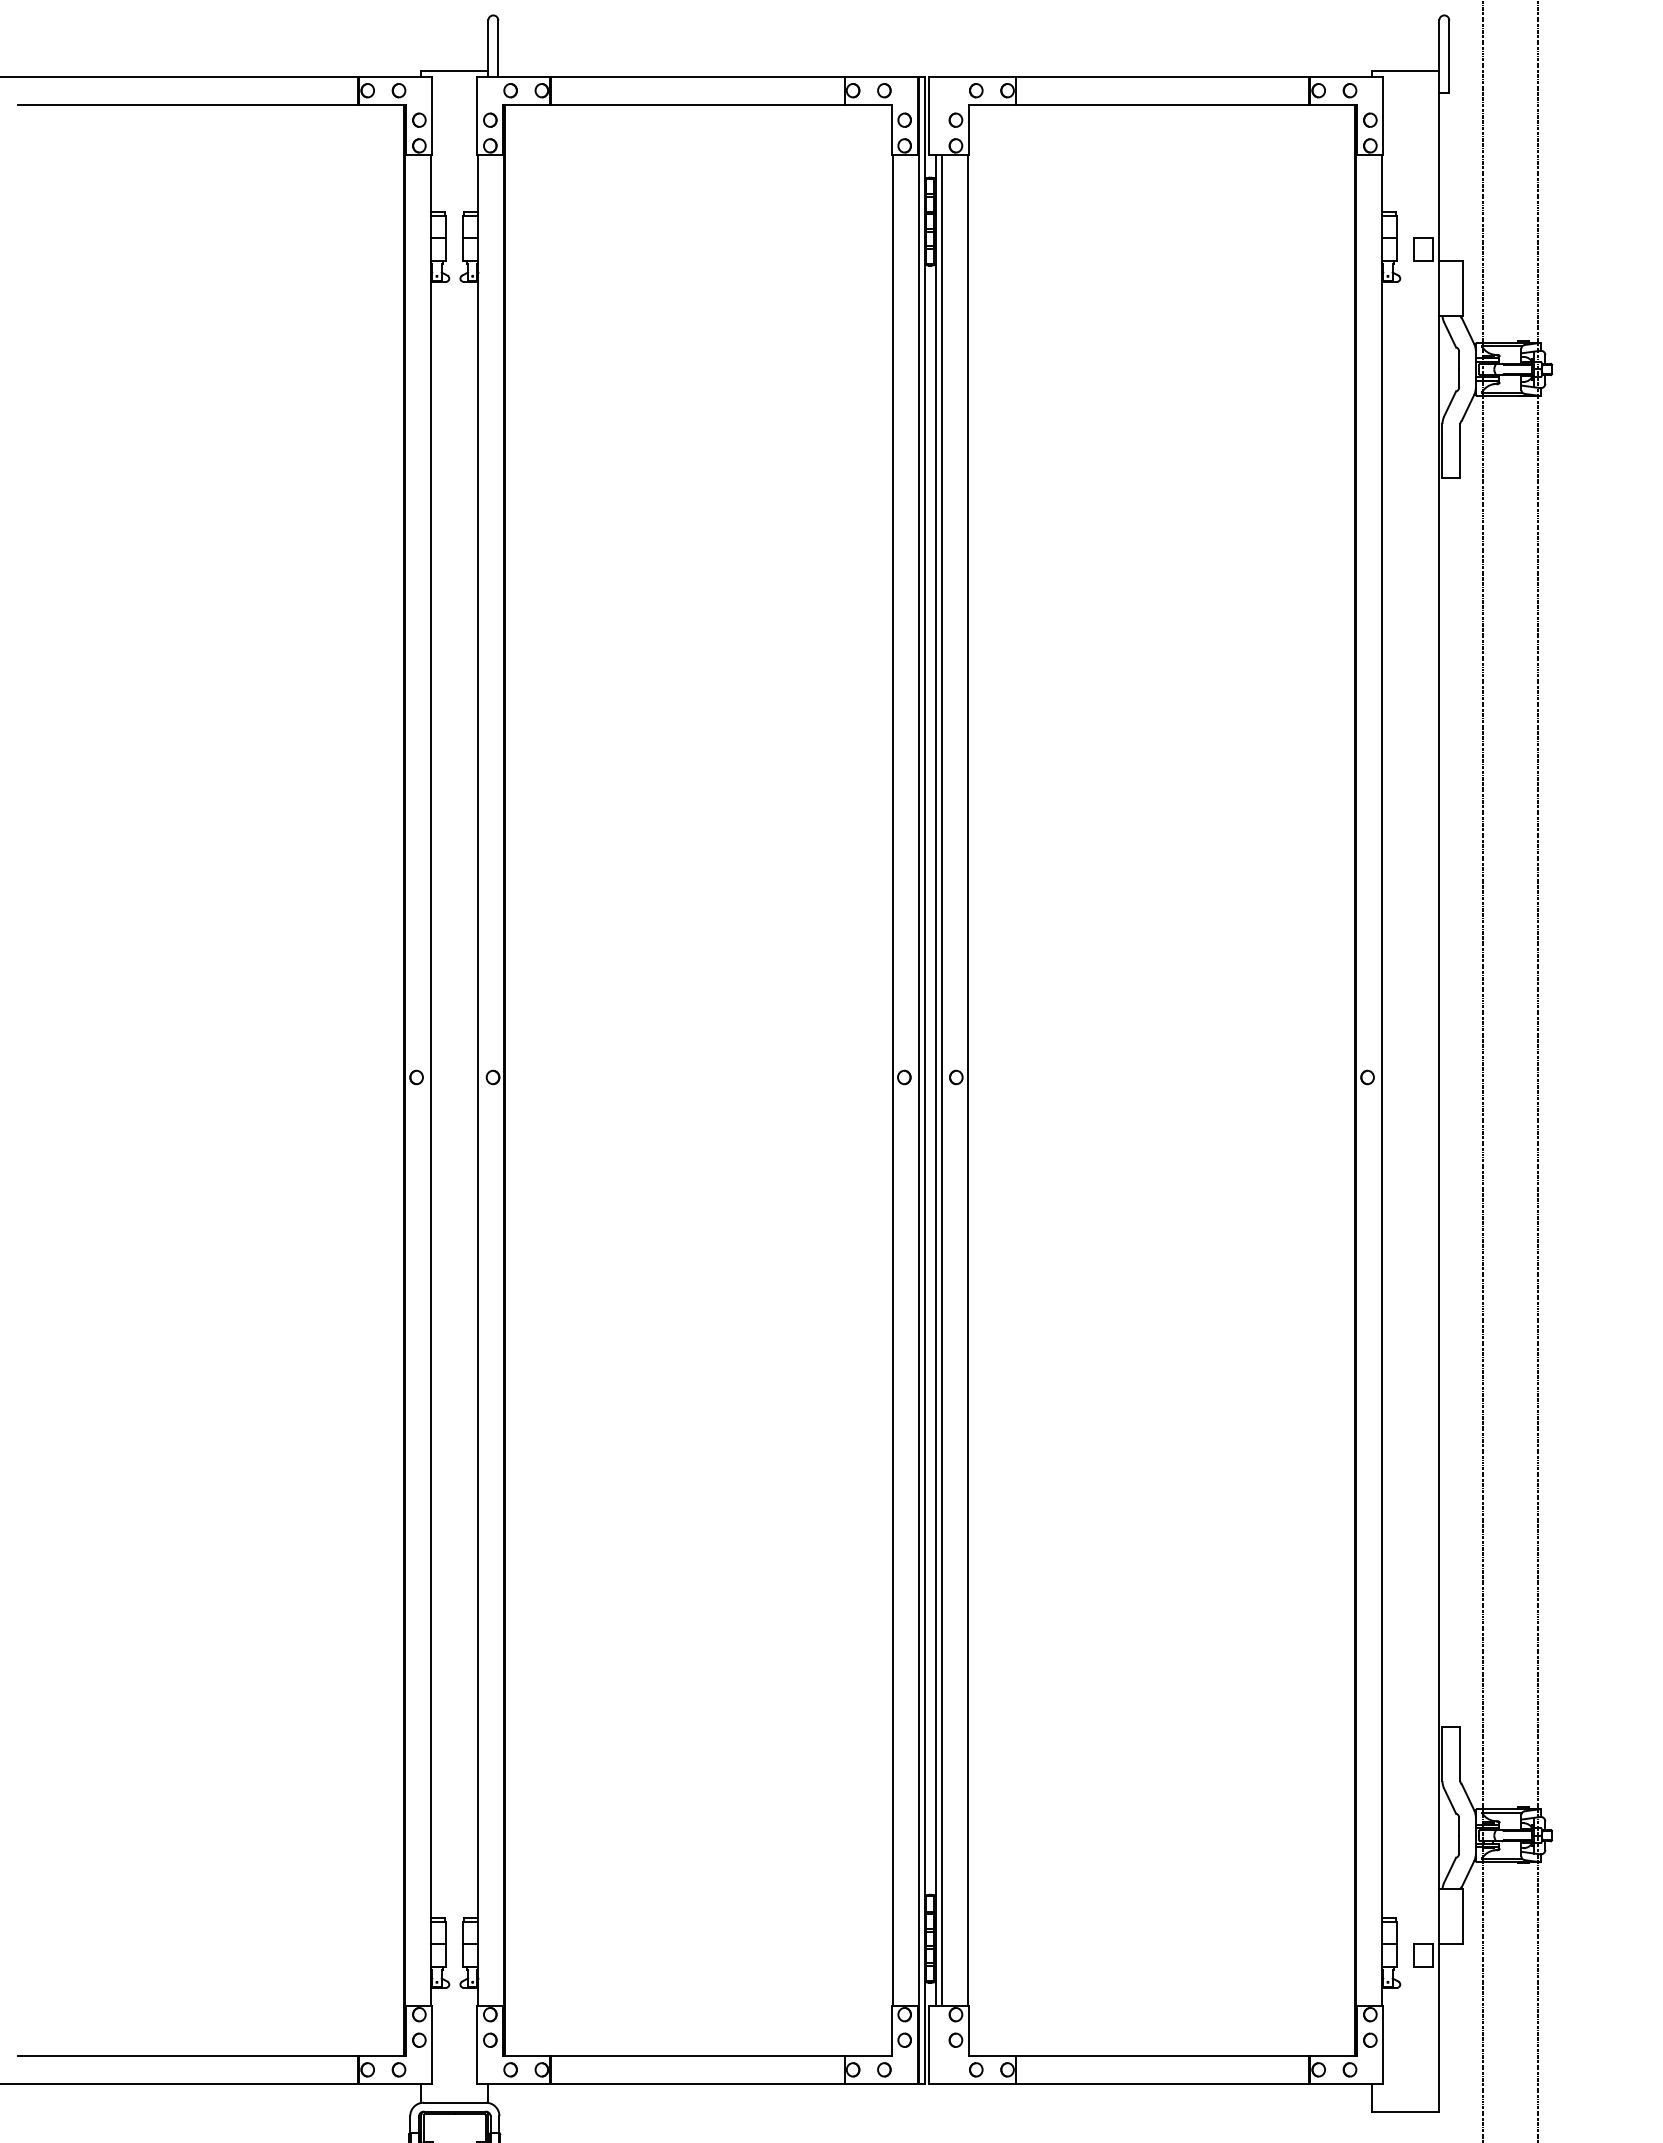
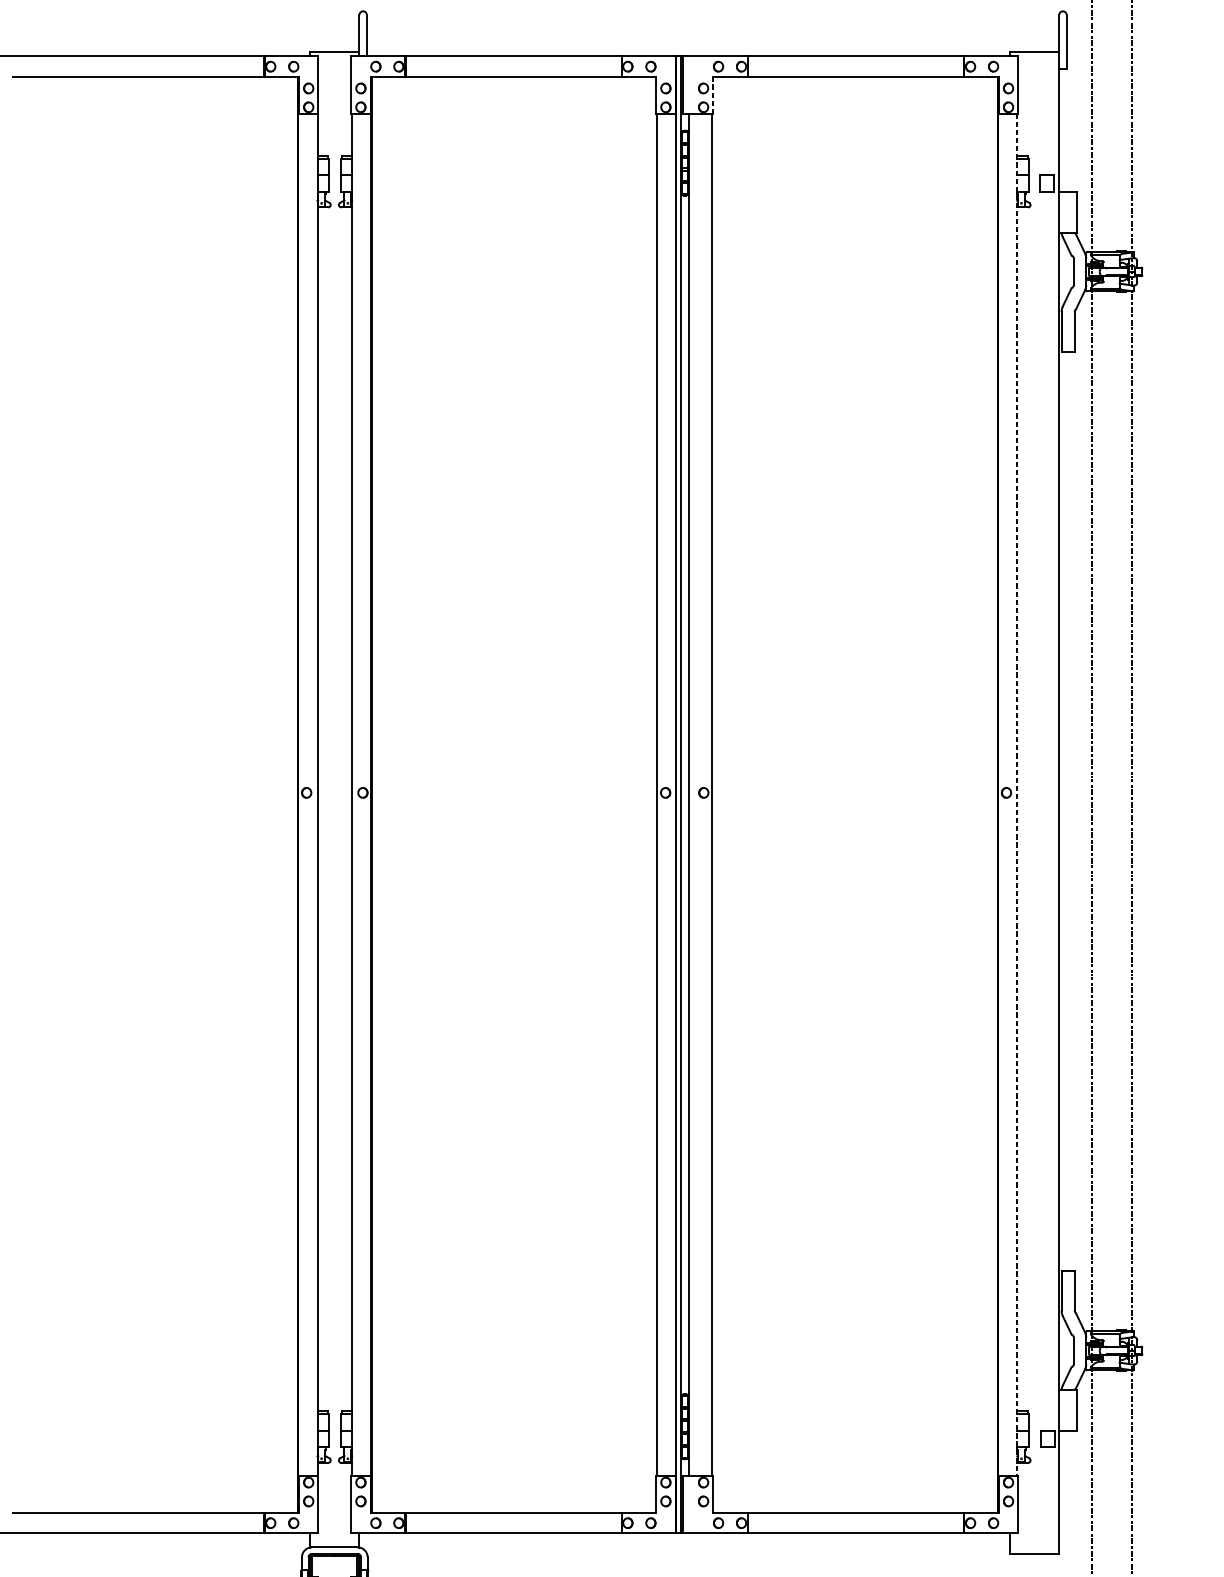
line: (968, 129) -> (712, 95), solid -> dashed
line: (941, 1079) -> (692, 794), removed
line: (1382, 1080) -> (1017, 795), solid -> dashed

